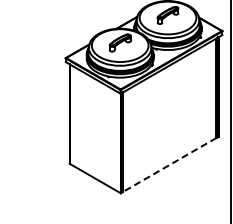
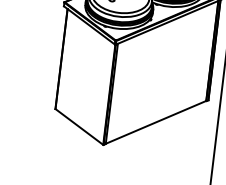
line: (169, 165) -> (155, 122), dashed -> solid

